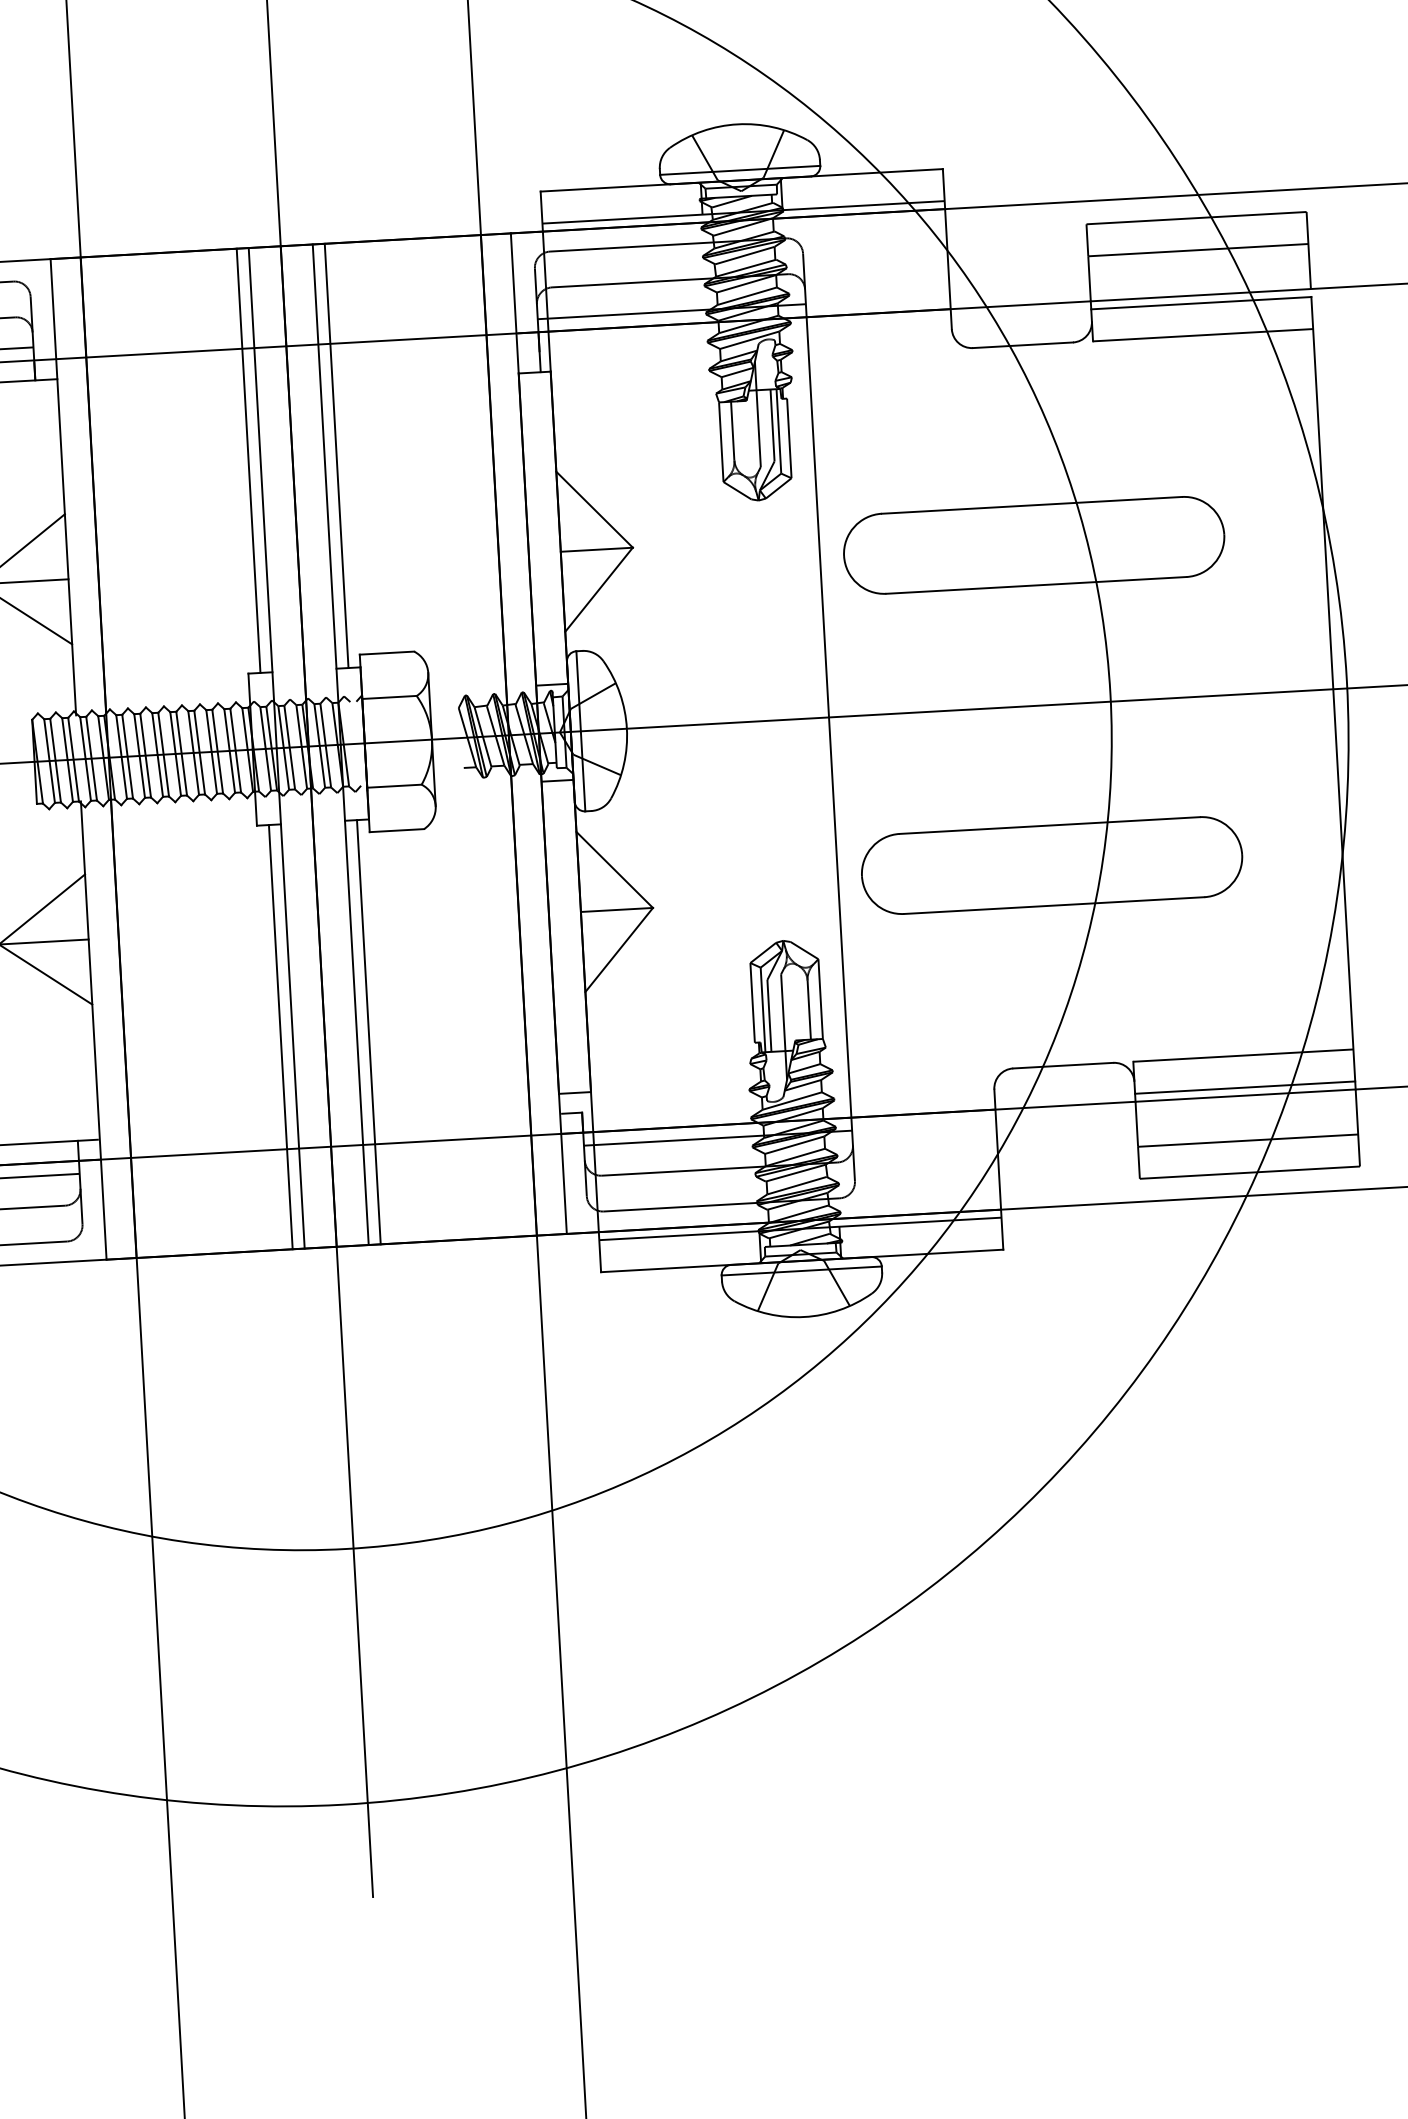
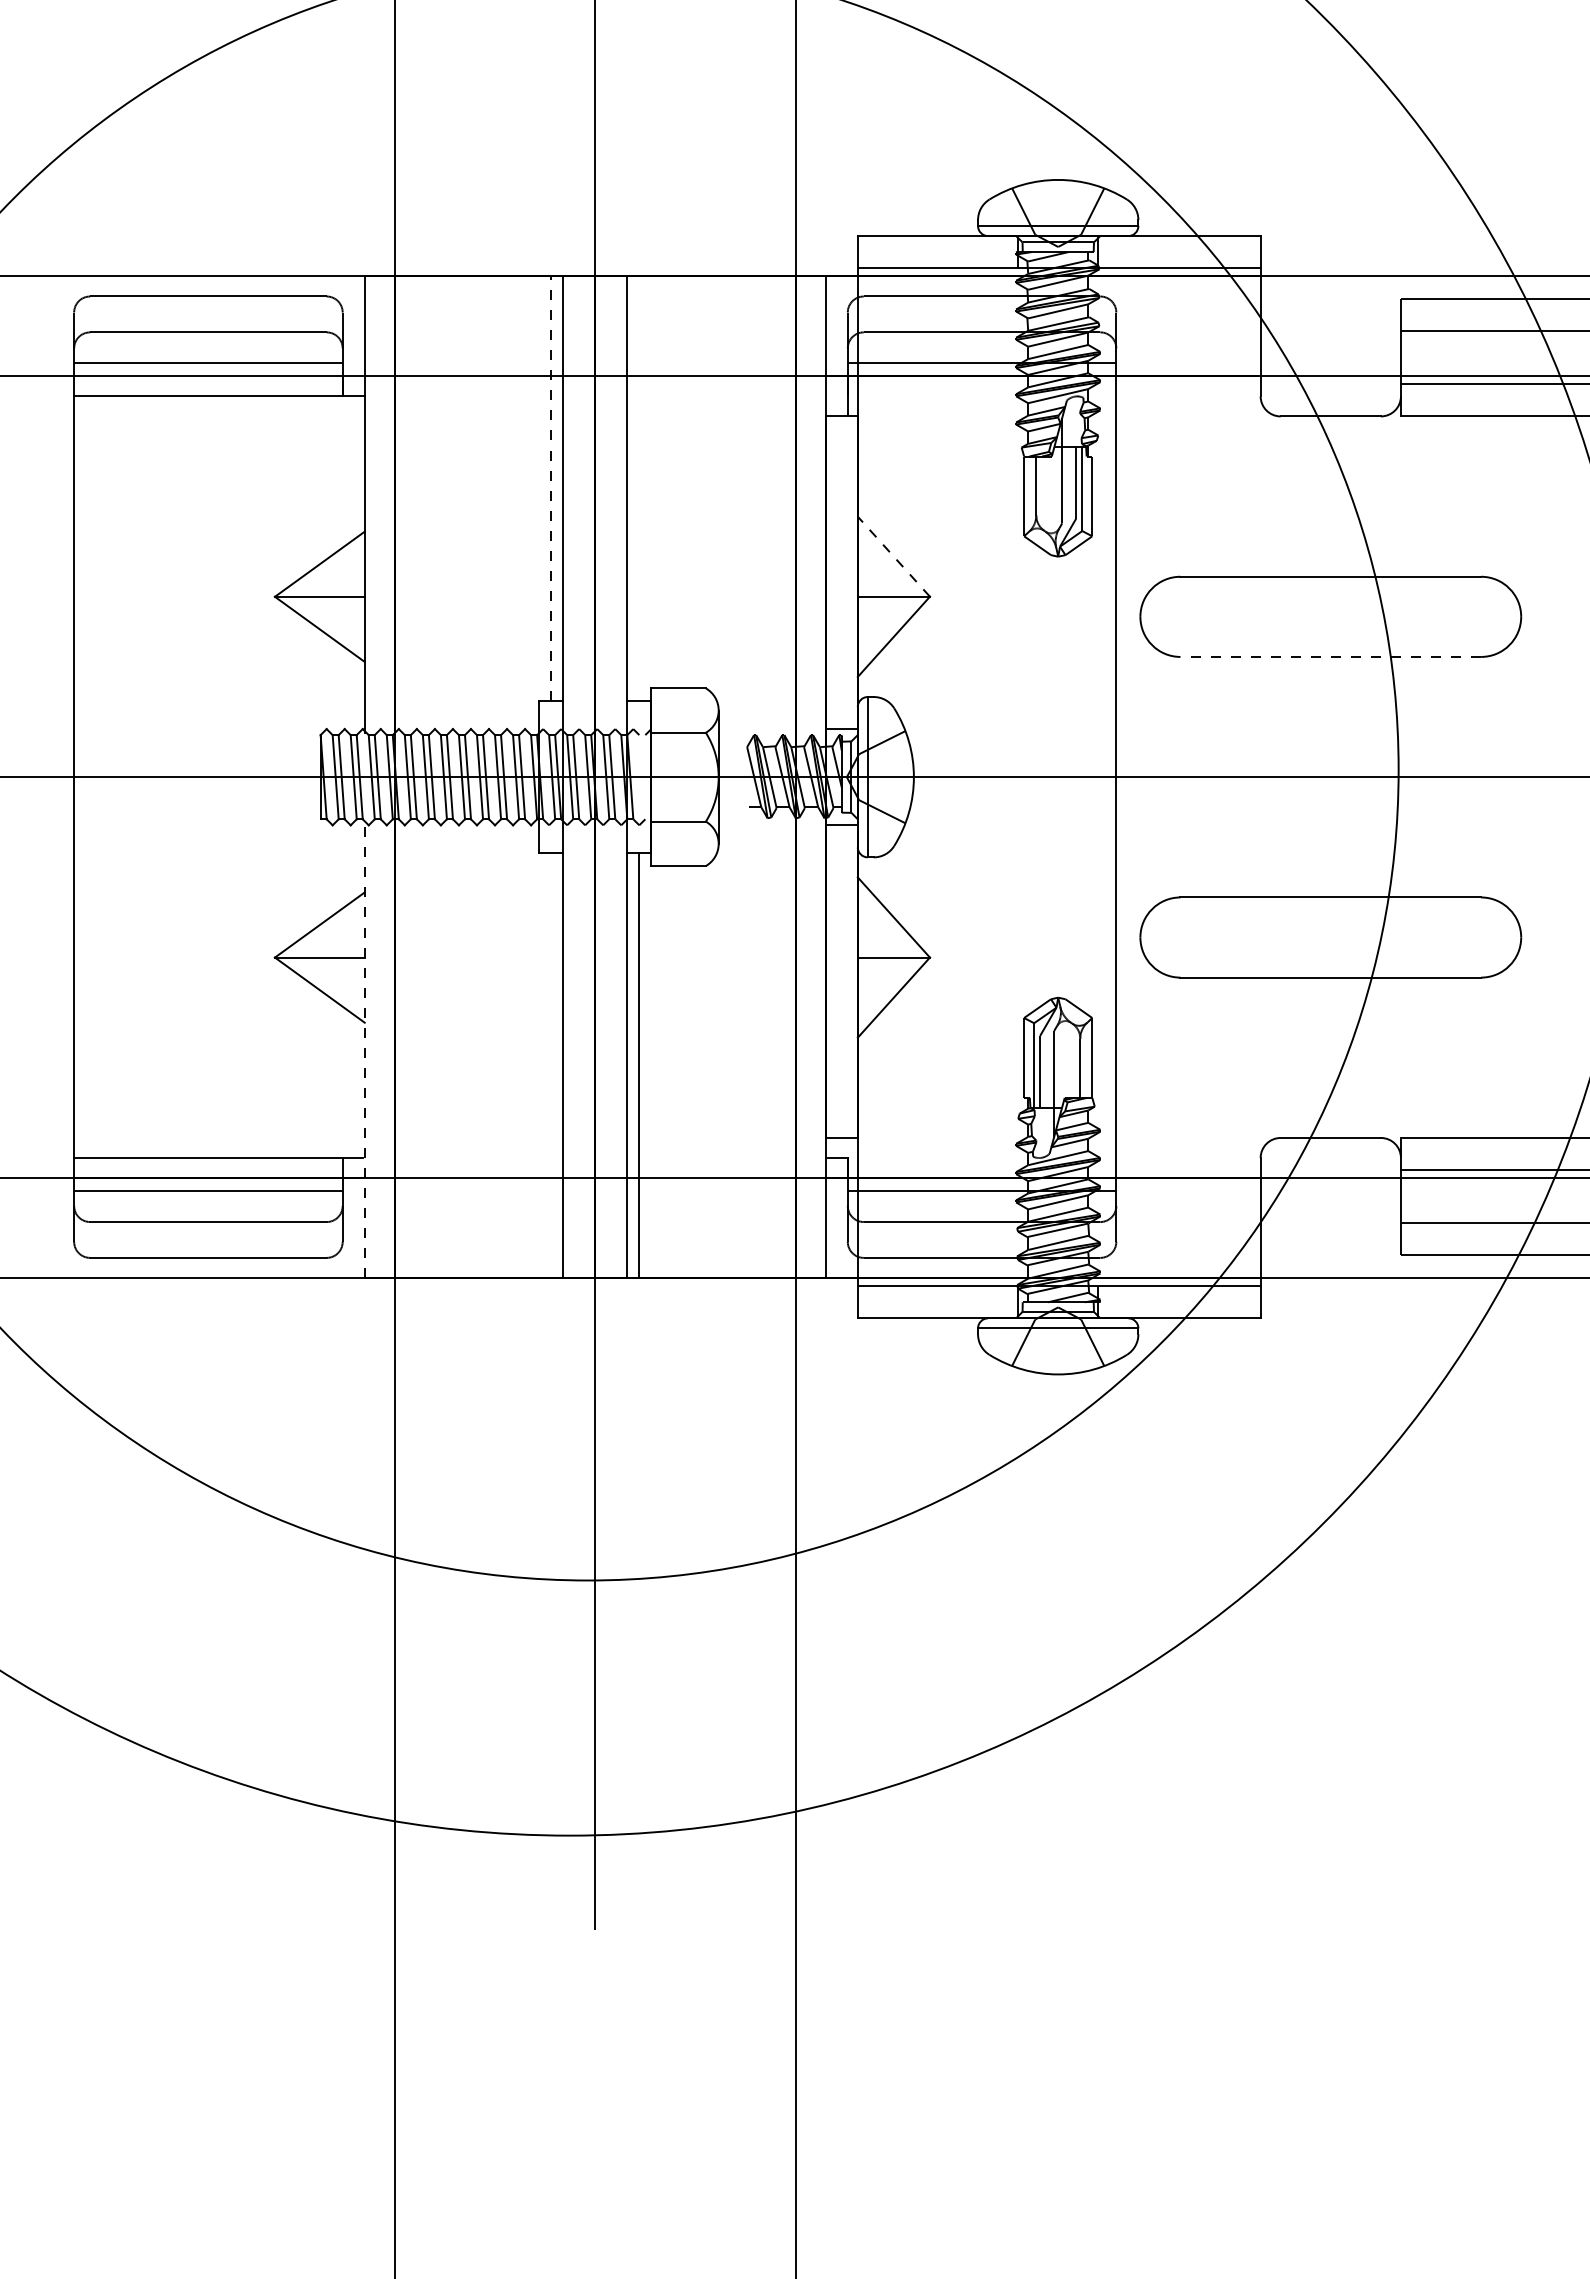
line: (336, 455) -> (639, 488), removed
line: (248, 460) -> (551, 488), solid -> dashed
line: (594, 509) -> (893, 556), solid -> dashed
line: (1036, 584) -> (1330, 656), solid -> dashed
line: (93, 1030) -> (364, 1048), solid -> dashed
line: (281, 1036) -> (551, 1065), removed

